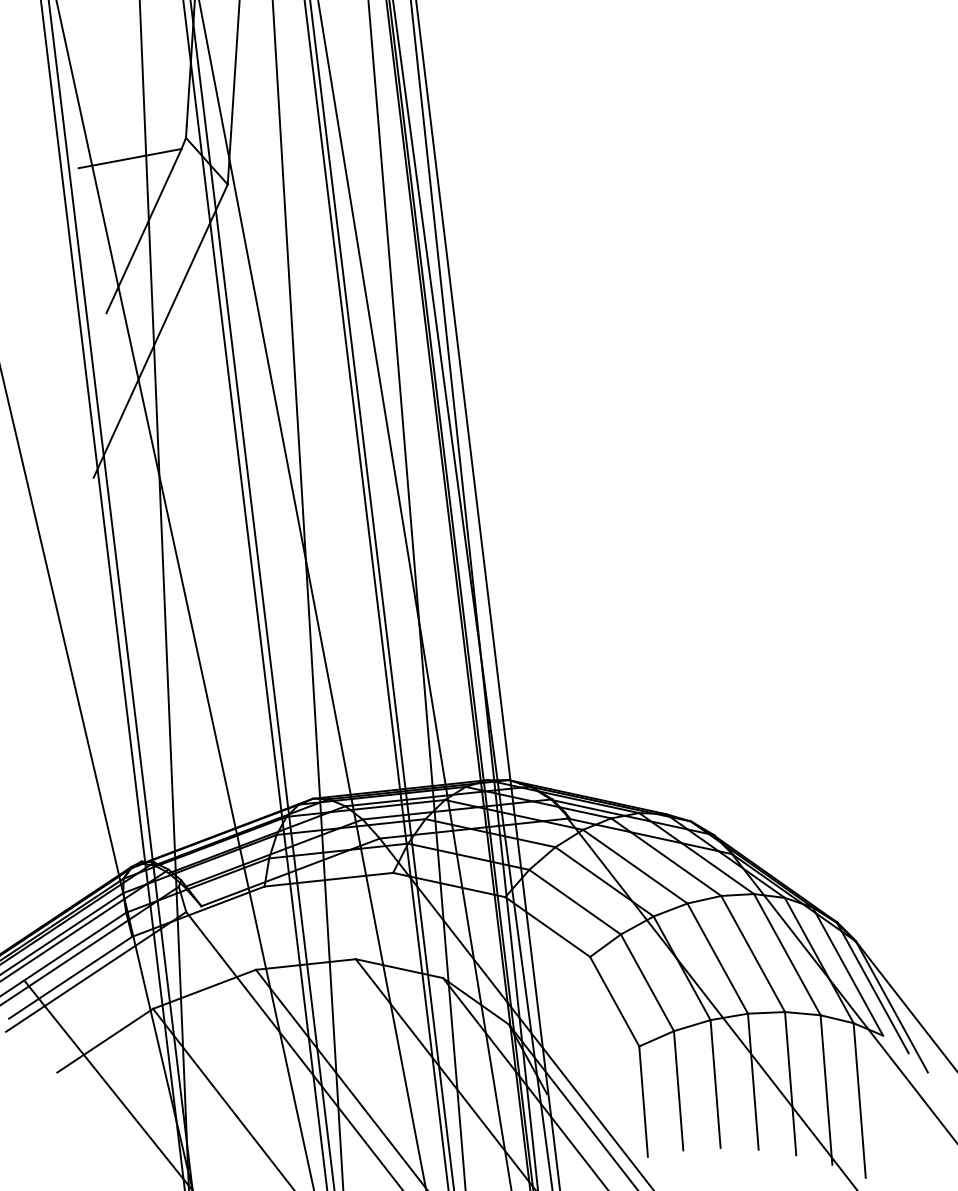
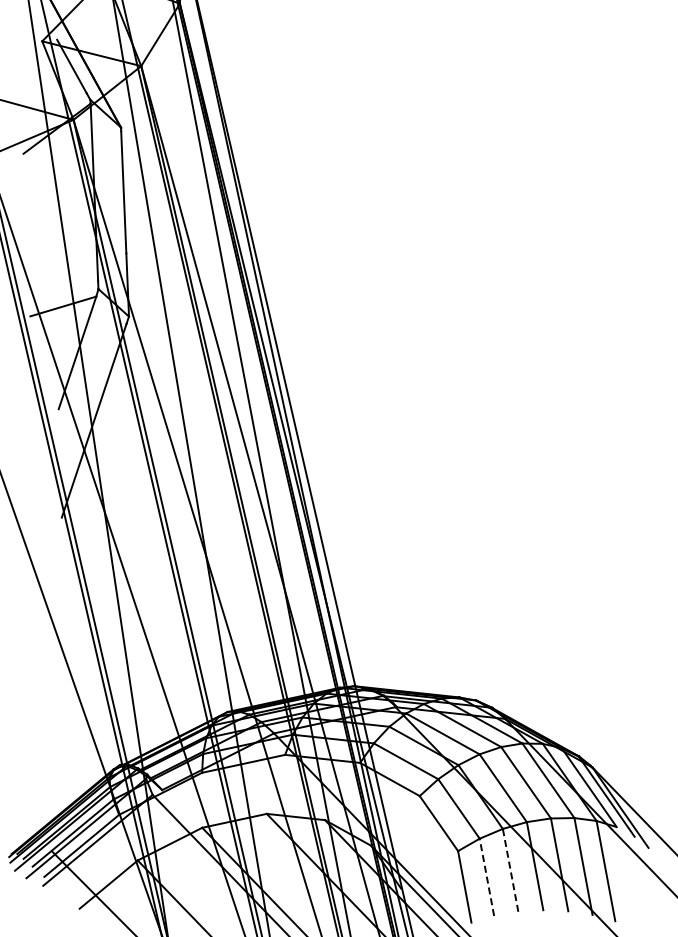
line: (715, 1082) -> (510, 869), solid -> dashed
line: (678, 1089) -> (486, 876), solid -> dashed

